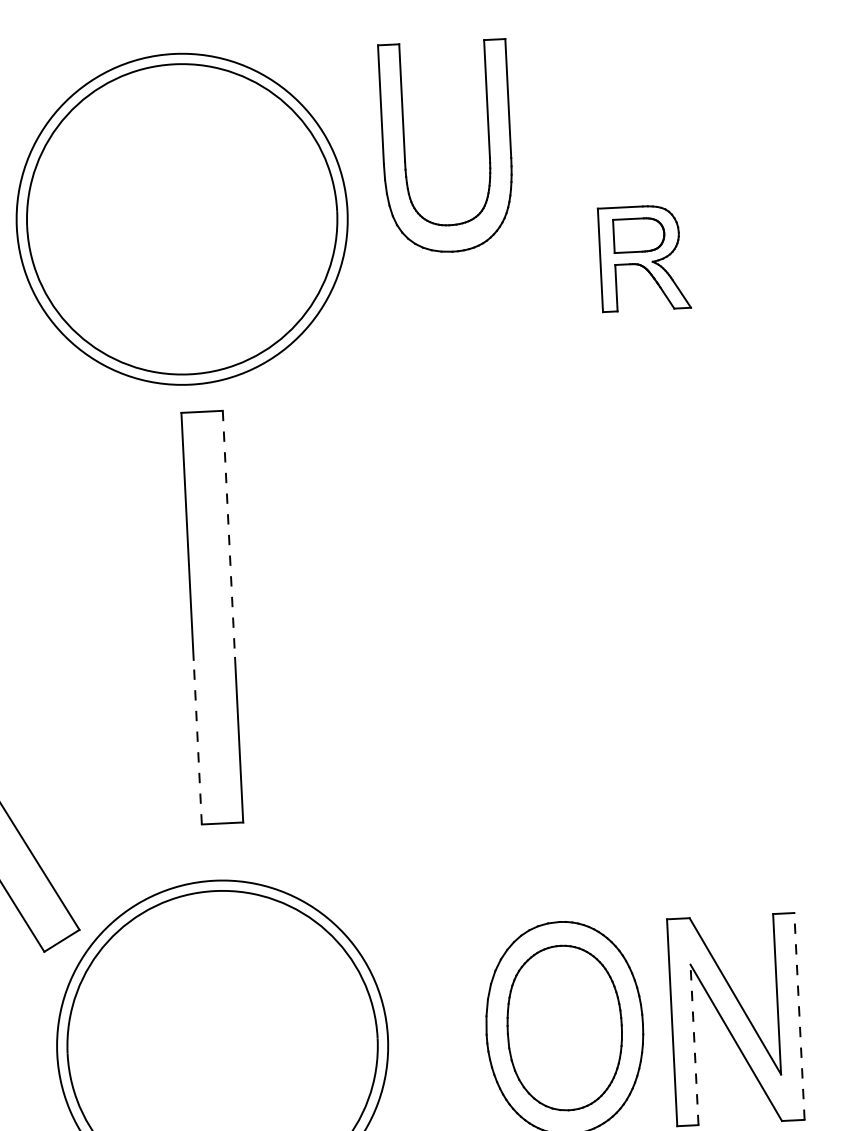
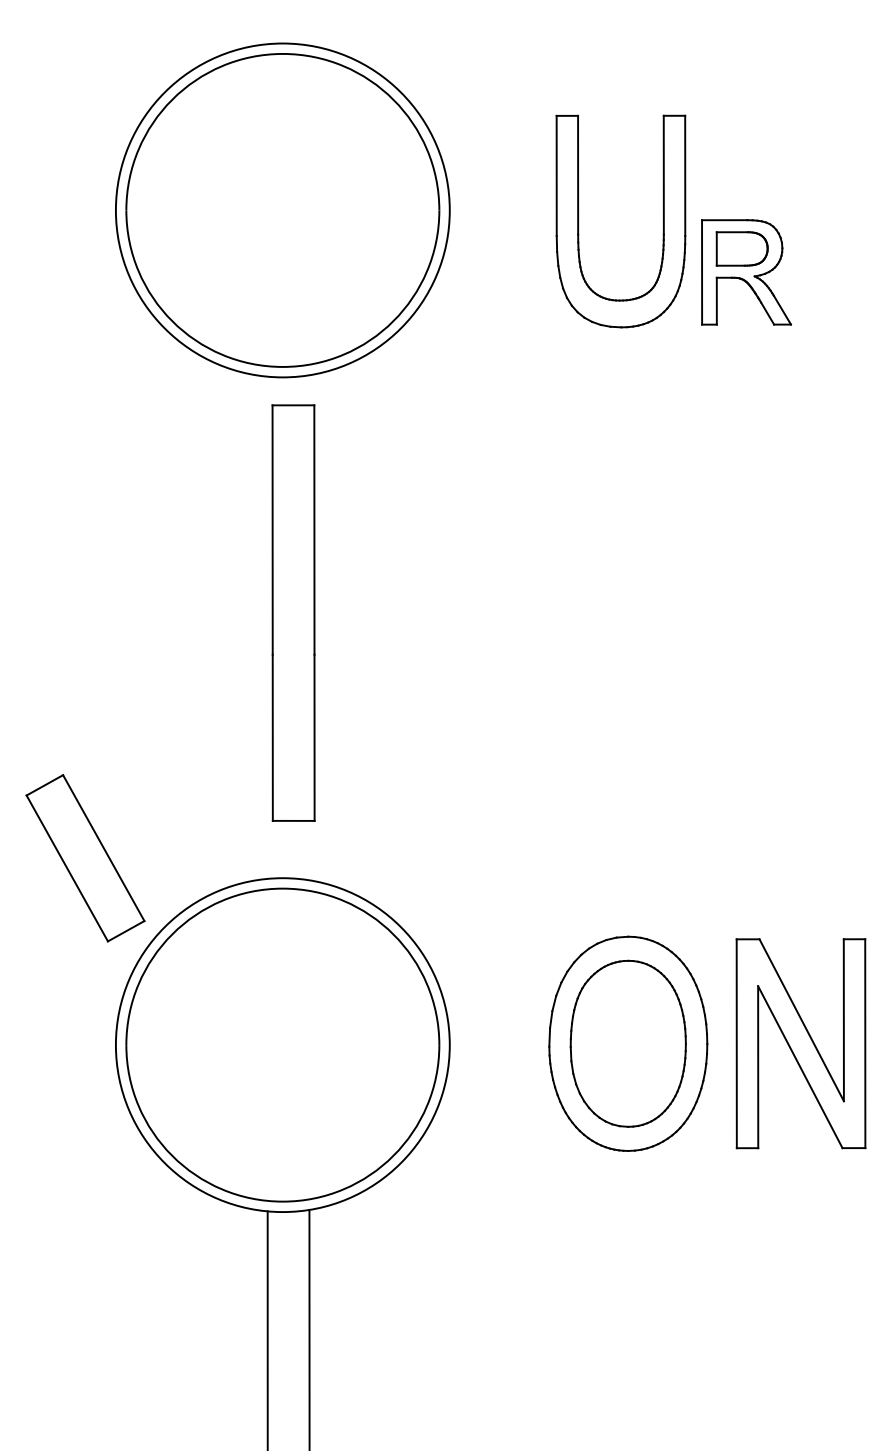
part: (405, 151) -> (579, 224), moved
line: (229, 534) -> (314, 530), dashed -> solid
line: (197, 741) -> (272, 737), dashed -> solid
line: (799, 1016) -> (865, 1043), dashed -> solid
line: (694, 1045) -> (758, 1067), dashed -> solid

